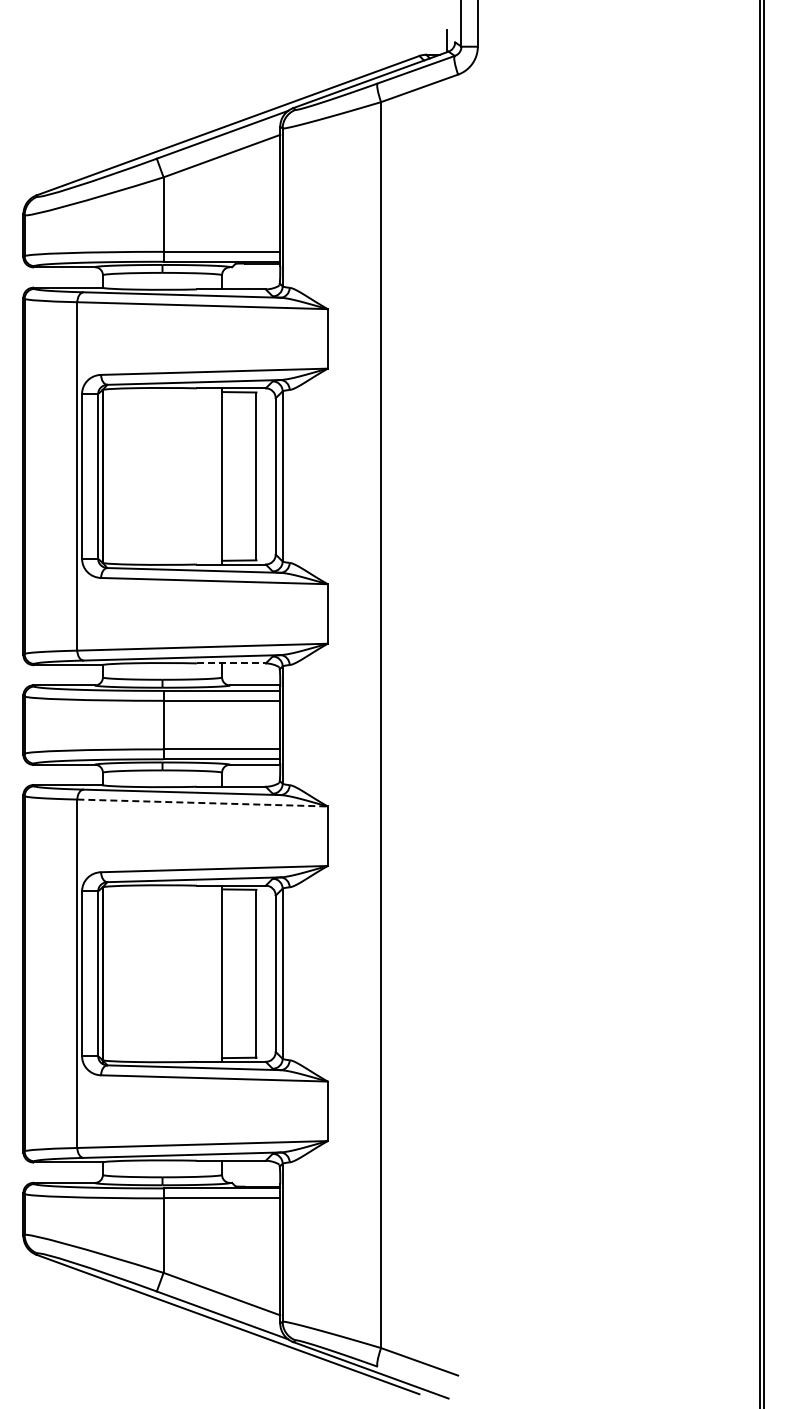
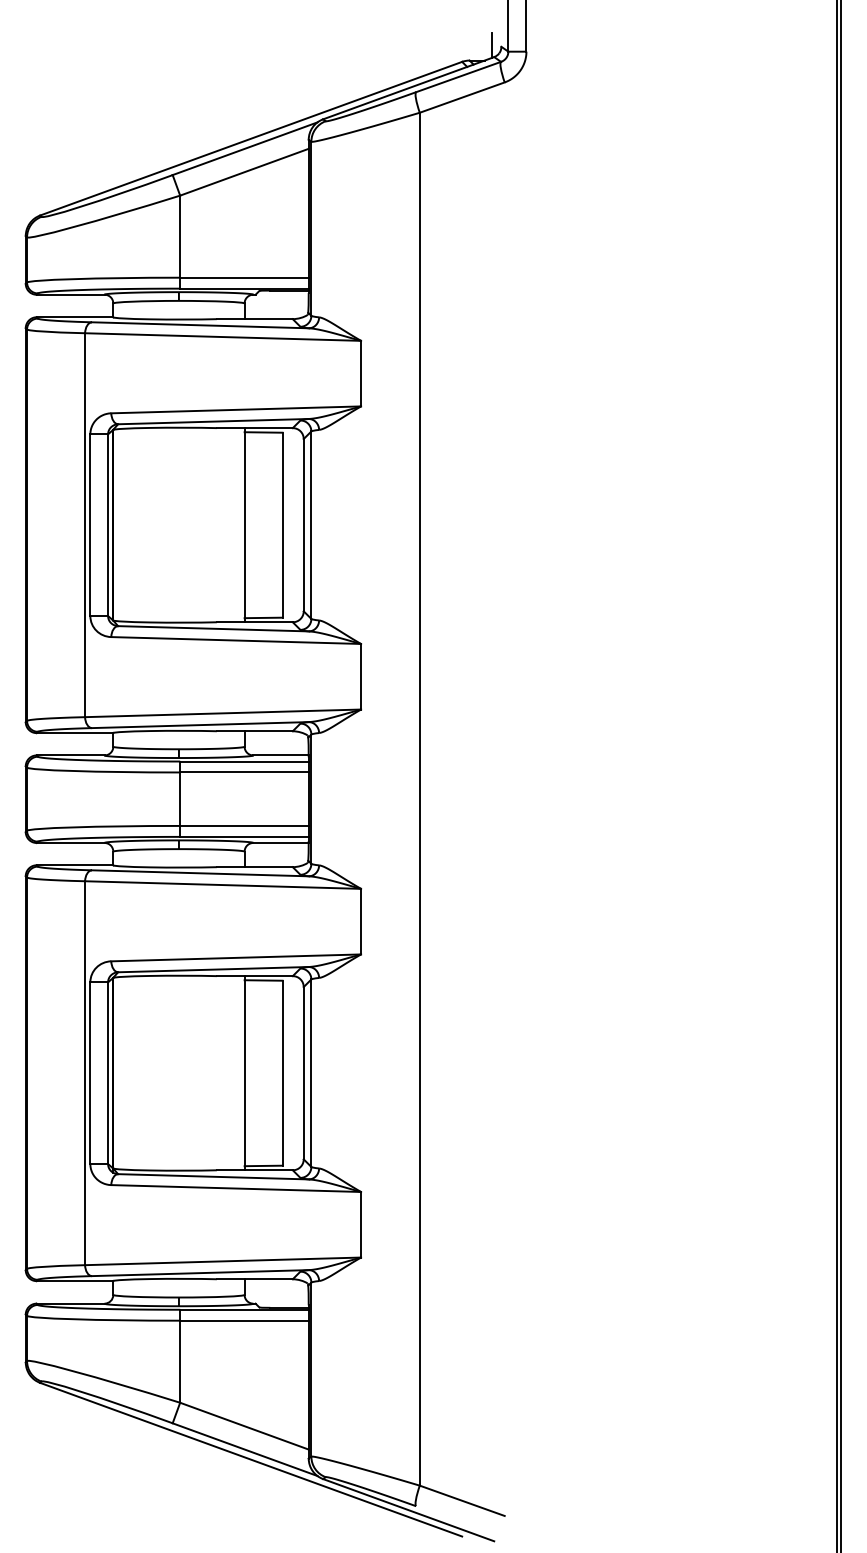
line: (231, 663) -> (254, 731), dashed -> solid
line: (203, 803) -> (224, 885), dashed -> solid

